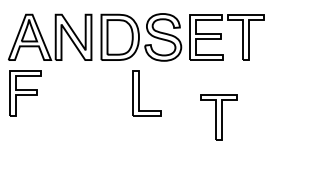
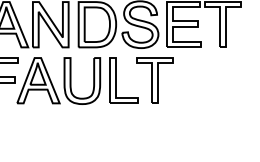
part: (81, 93) -> (58, 80), added
part: (218, 117) -> (154, 80), moved

